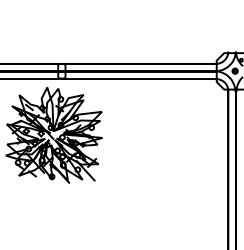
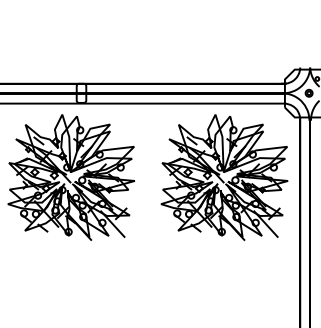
part: (170, 135) -> (224, 177), added

